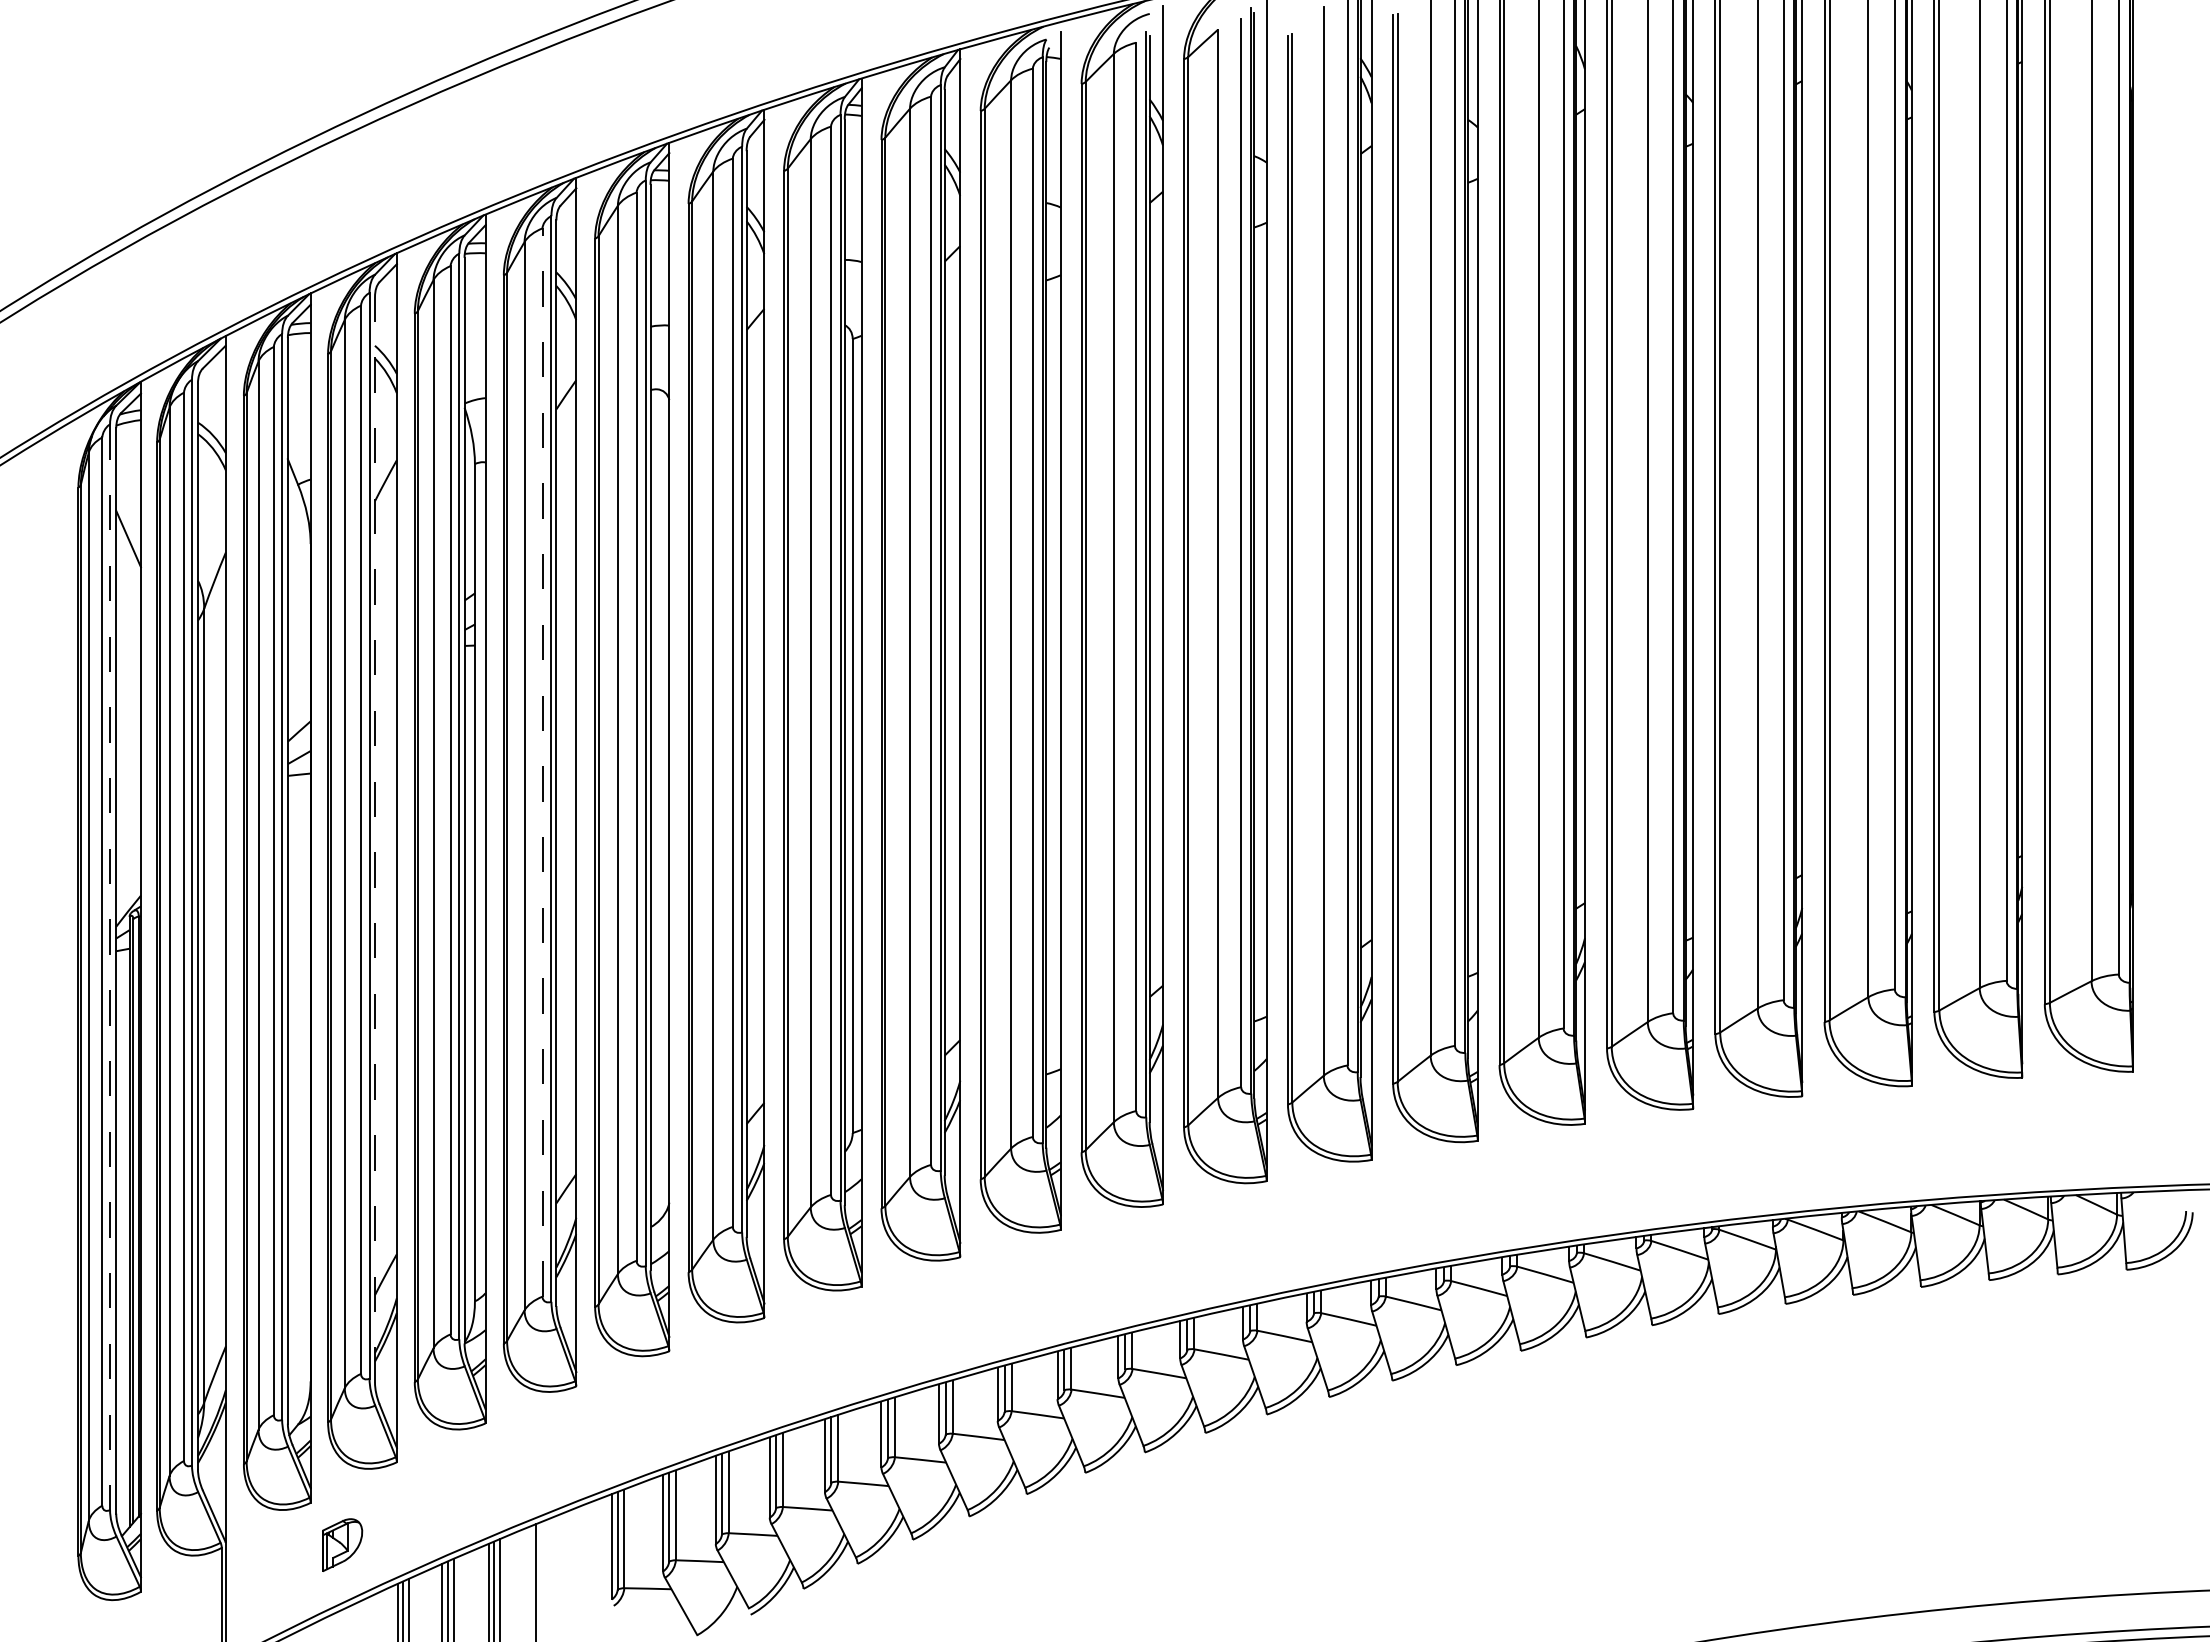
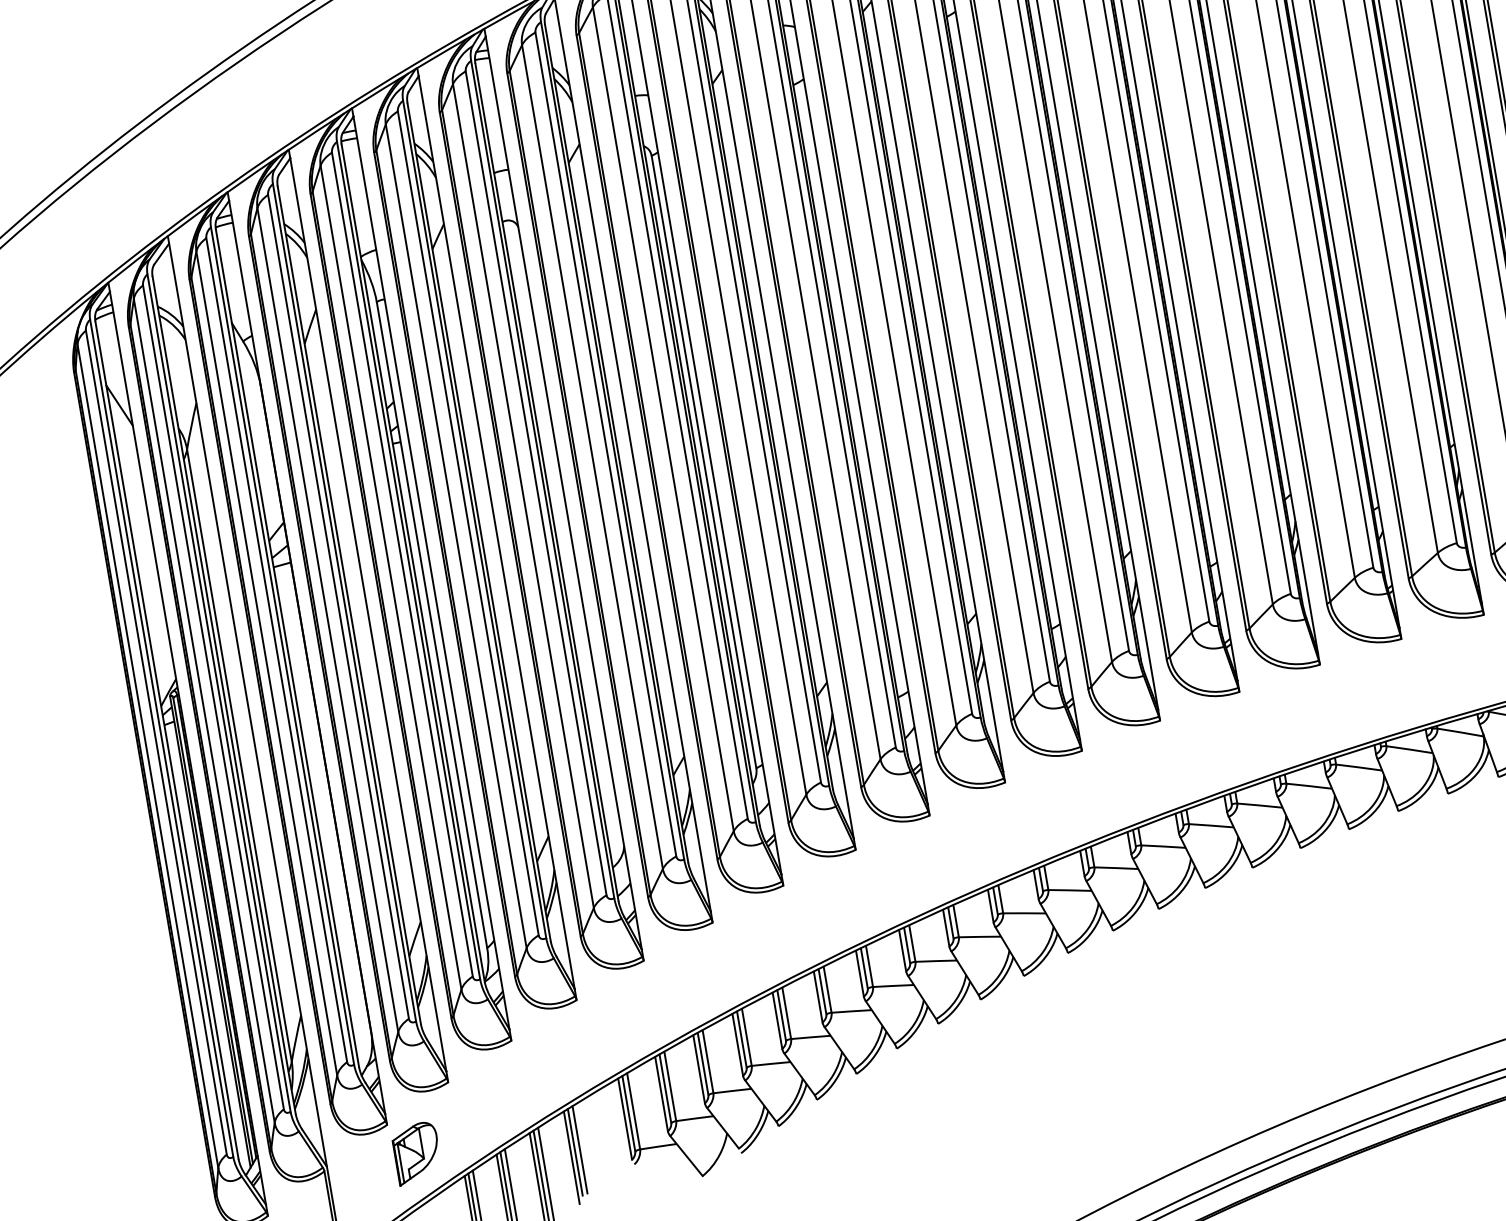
line: (542, 762) -> (468, 523), dashed -> solid
line: (375, 839) -> (349, 604), dashed -> solid
line: (110, 967) -> (162, 738), dashed -> solid
part: (342, 1545) -> (417, 1153), size x1.43
line: (548, 1575) -> (580, 1149), added
line: (541, 1577) -> (574, 1152), added

